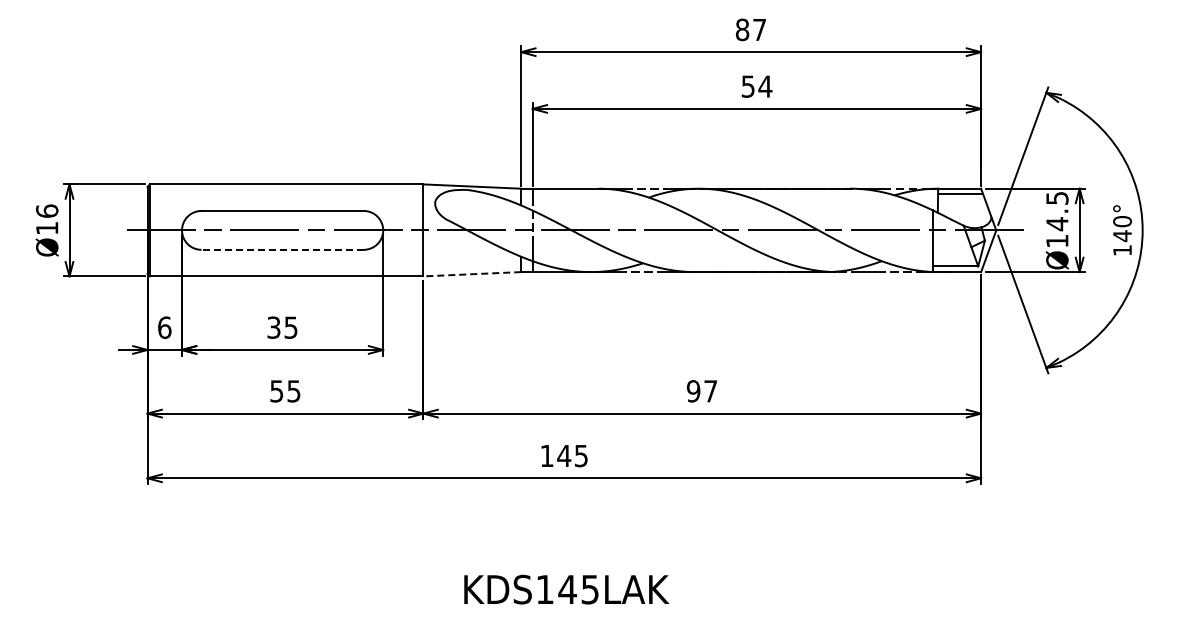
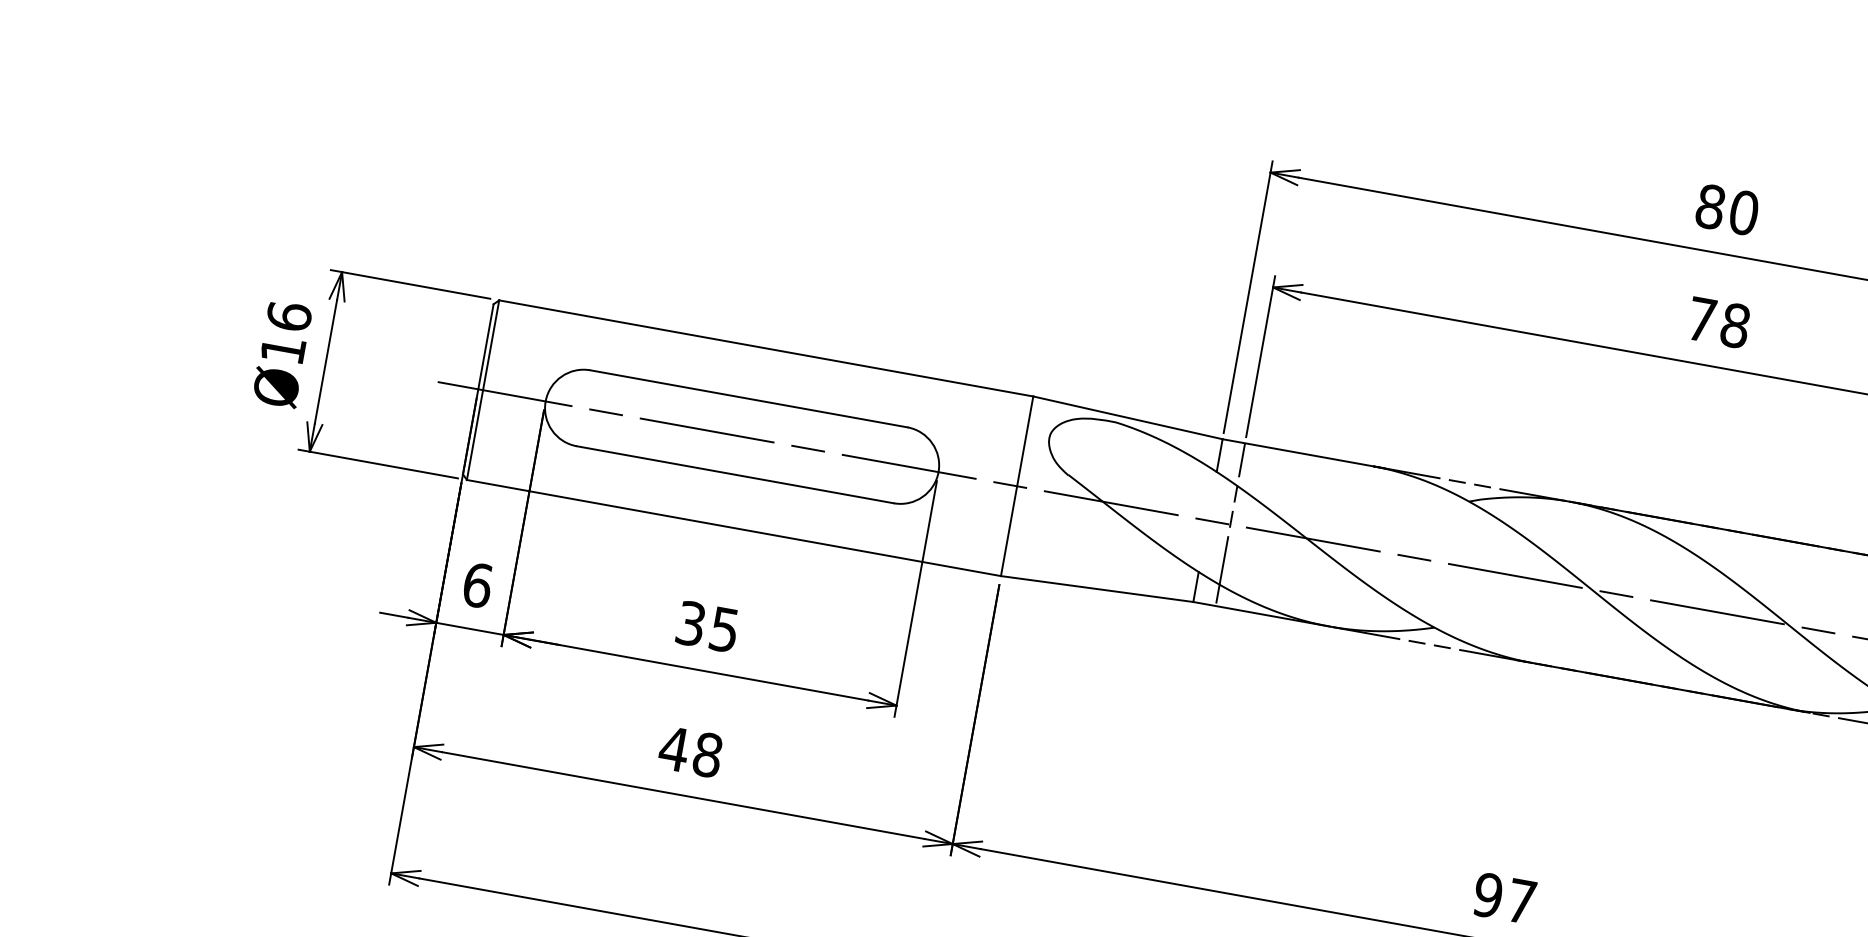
text: (759, 29) -> (1743, 212), 87 -> 80
text: (756, 86) -> (1717, 322), 54 -> 78
line: (282, 249) -> (735, 474), dashed -> solid
line: (472, 274) -> (1097, 589), dashed -> solid
text: (284, 391) -> (689, 752), 55 -> 48

